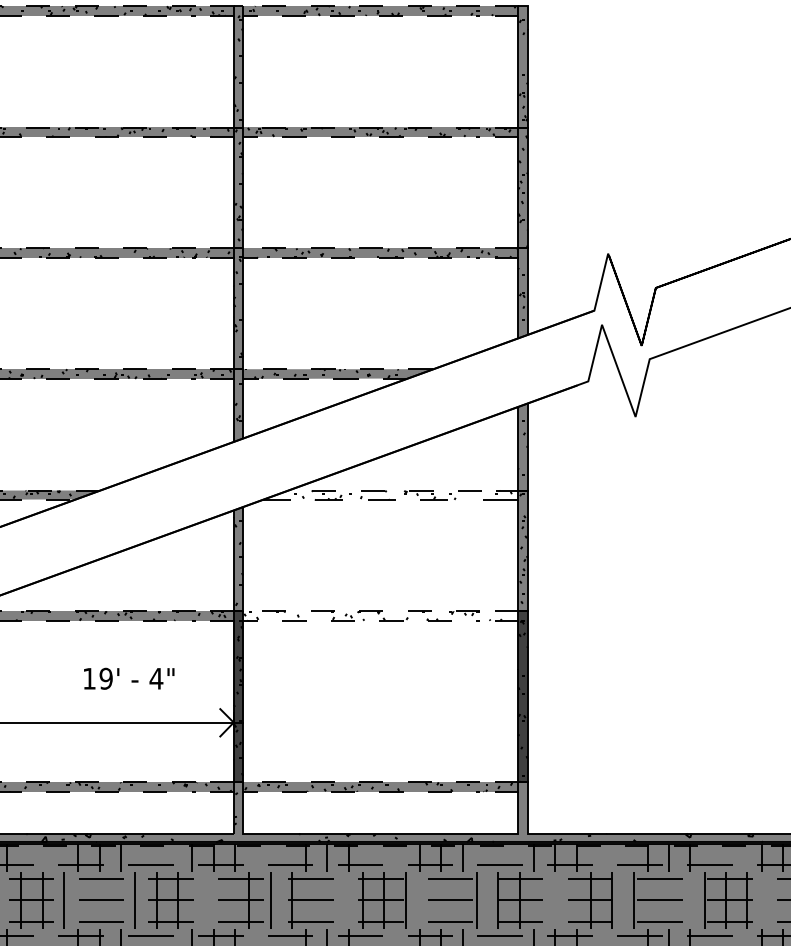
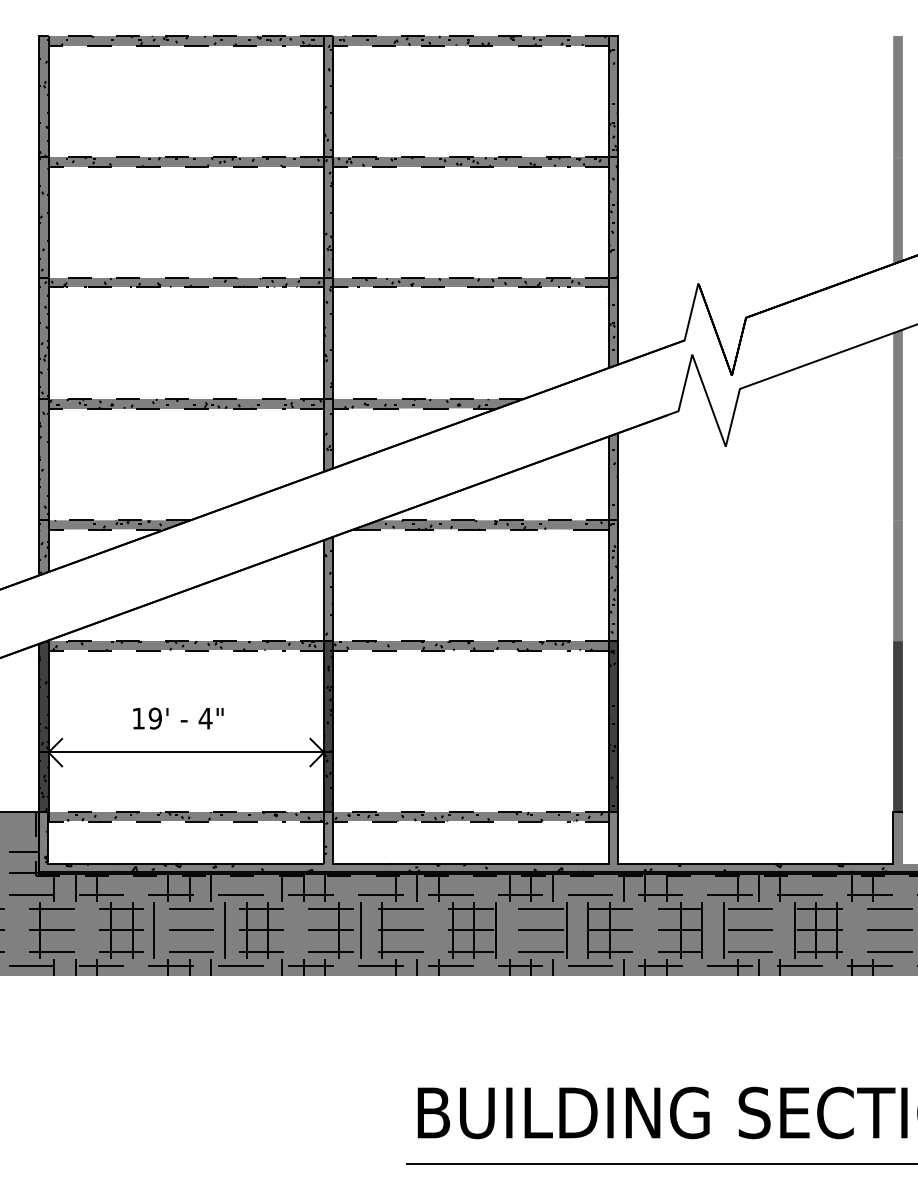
fill: (390, 494) -> (480, 524), added
fill: (380, 615) -> (470, 645), added
text: (129, 678) -> (178, 718), moved

